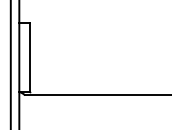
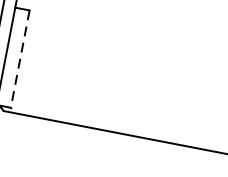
line: (29, 57) -> (20, 59), solid -> dashed

